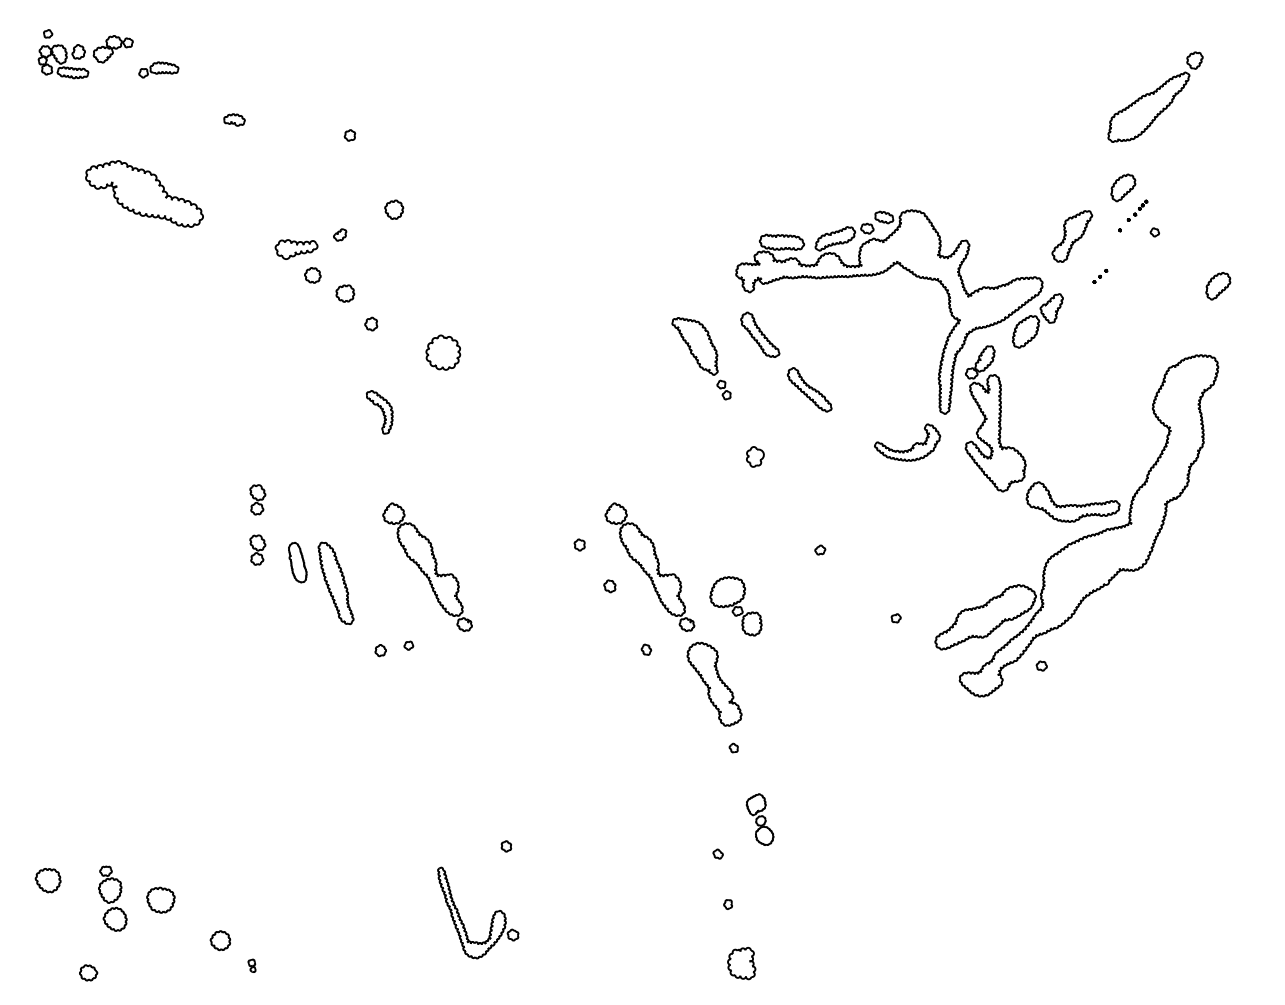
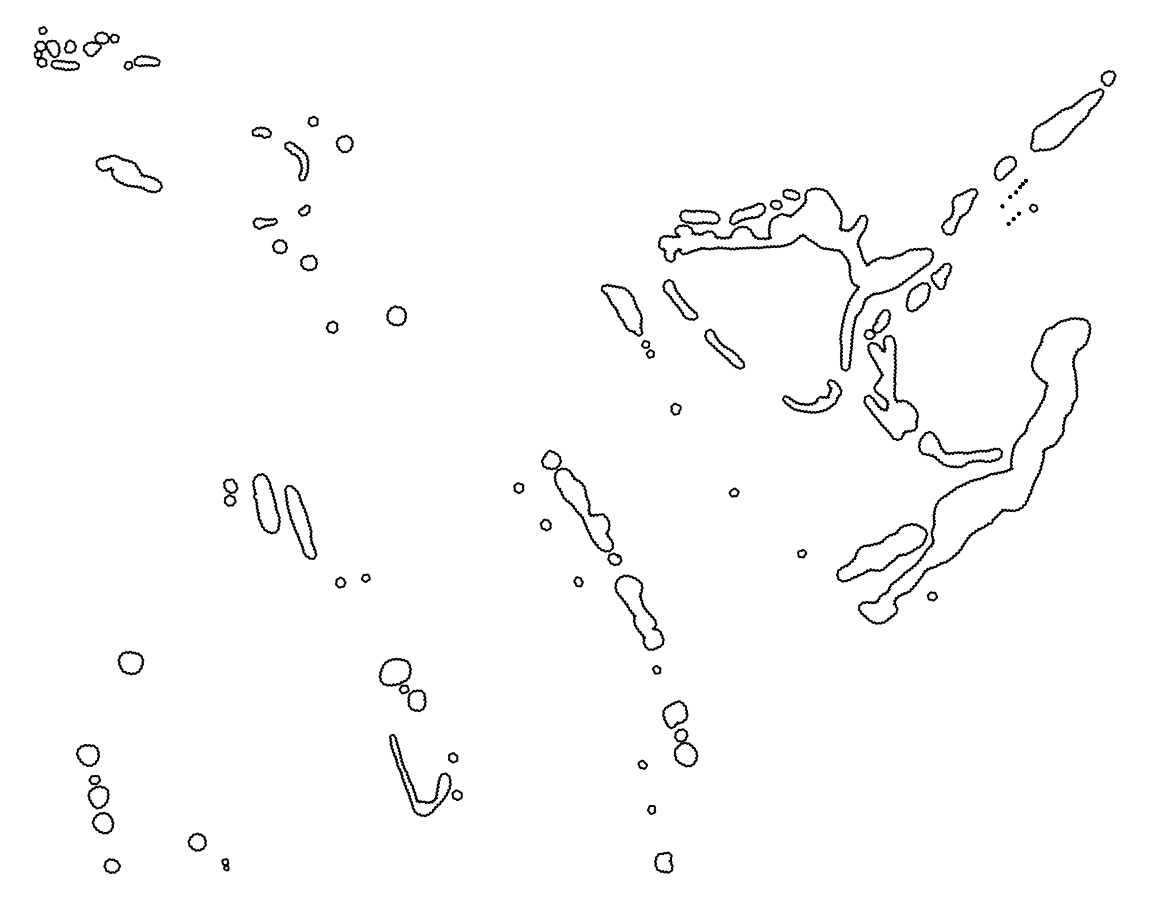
part: (1155, 97) -> (1073, 111), moved
part: (234, 119) -> (261, 132), moved
part: (143, 193) -> (128, 173), size x0.62
part: (393, 209) -> (344, 143), moved
part: (295, 249) -> (264, 223), size x0.62
part: (1099, 276) -> (1013, 218), moved
part: (1217, 286) -> (1089, 256), removed
part: (370, 323) -> (331, 326), moved
part: (443, 352) -> (396, 315), size x0.62
part: (379, 412) -> (296, 161), moved
part: (754, 456) -> (675, 408), size x0.62
part: (257, 499) -> (230, 447), removed
part: (297, 562) -> (266, 503), size x1.67
part: (427, 566) -> (382, 507), removed
part: (735, 605) -> (402, 684), moved
part: (760, 819) -> (680, 733), size x1.43
part: (48, 880) -> (88, 755), moved
part: (160, 899) -> (130, 662), moved
part: (491, 918) -> (437, 780), moved
part: (741, 963) -> (663, 862), size x0.71
part: (87, 972) -> (111, 865), moved

